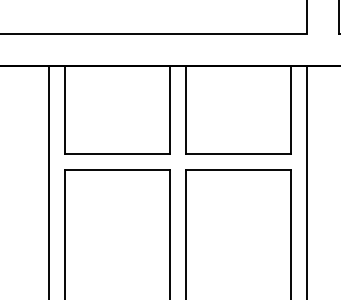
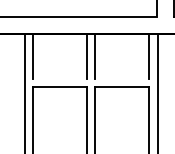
line: (117, 154) -> (60, 79), removed
line: (238, 154) -> (122, 79), removed

